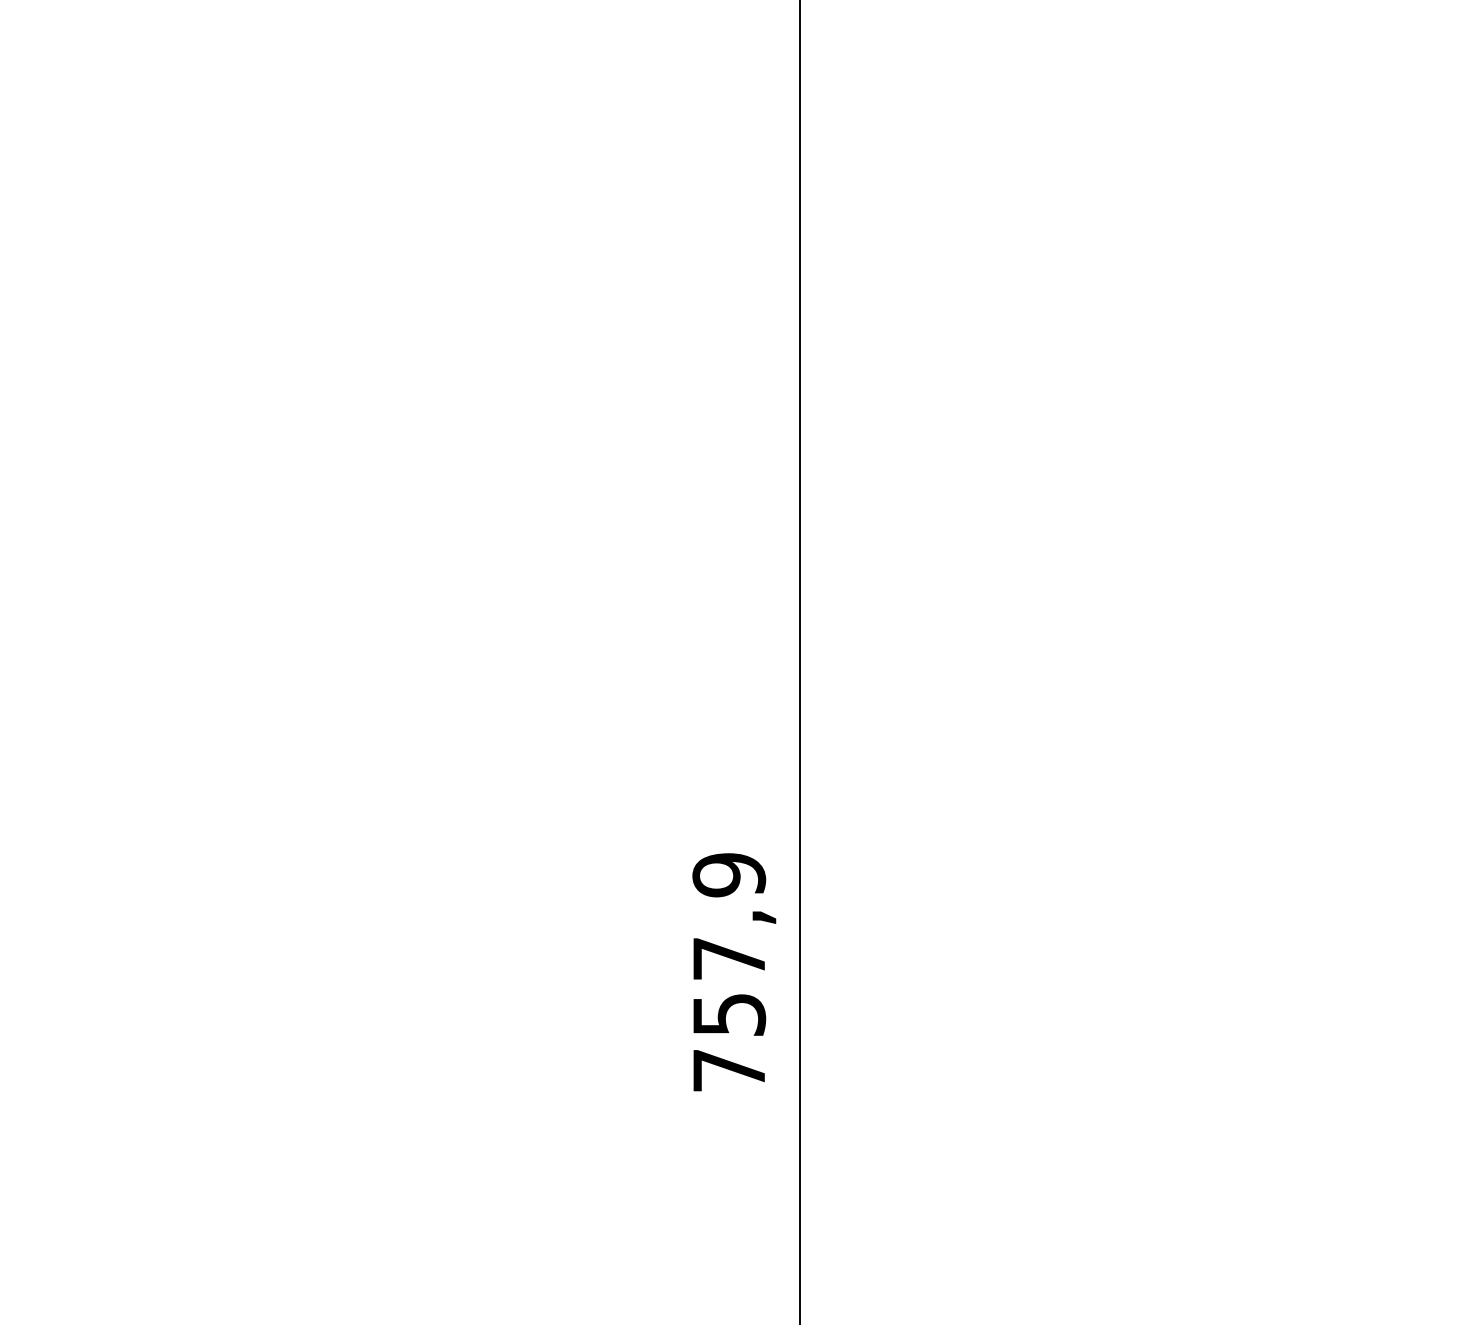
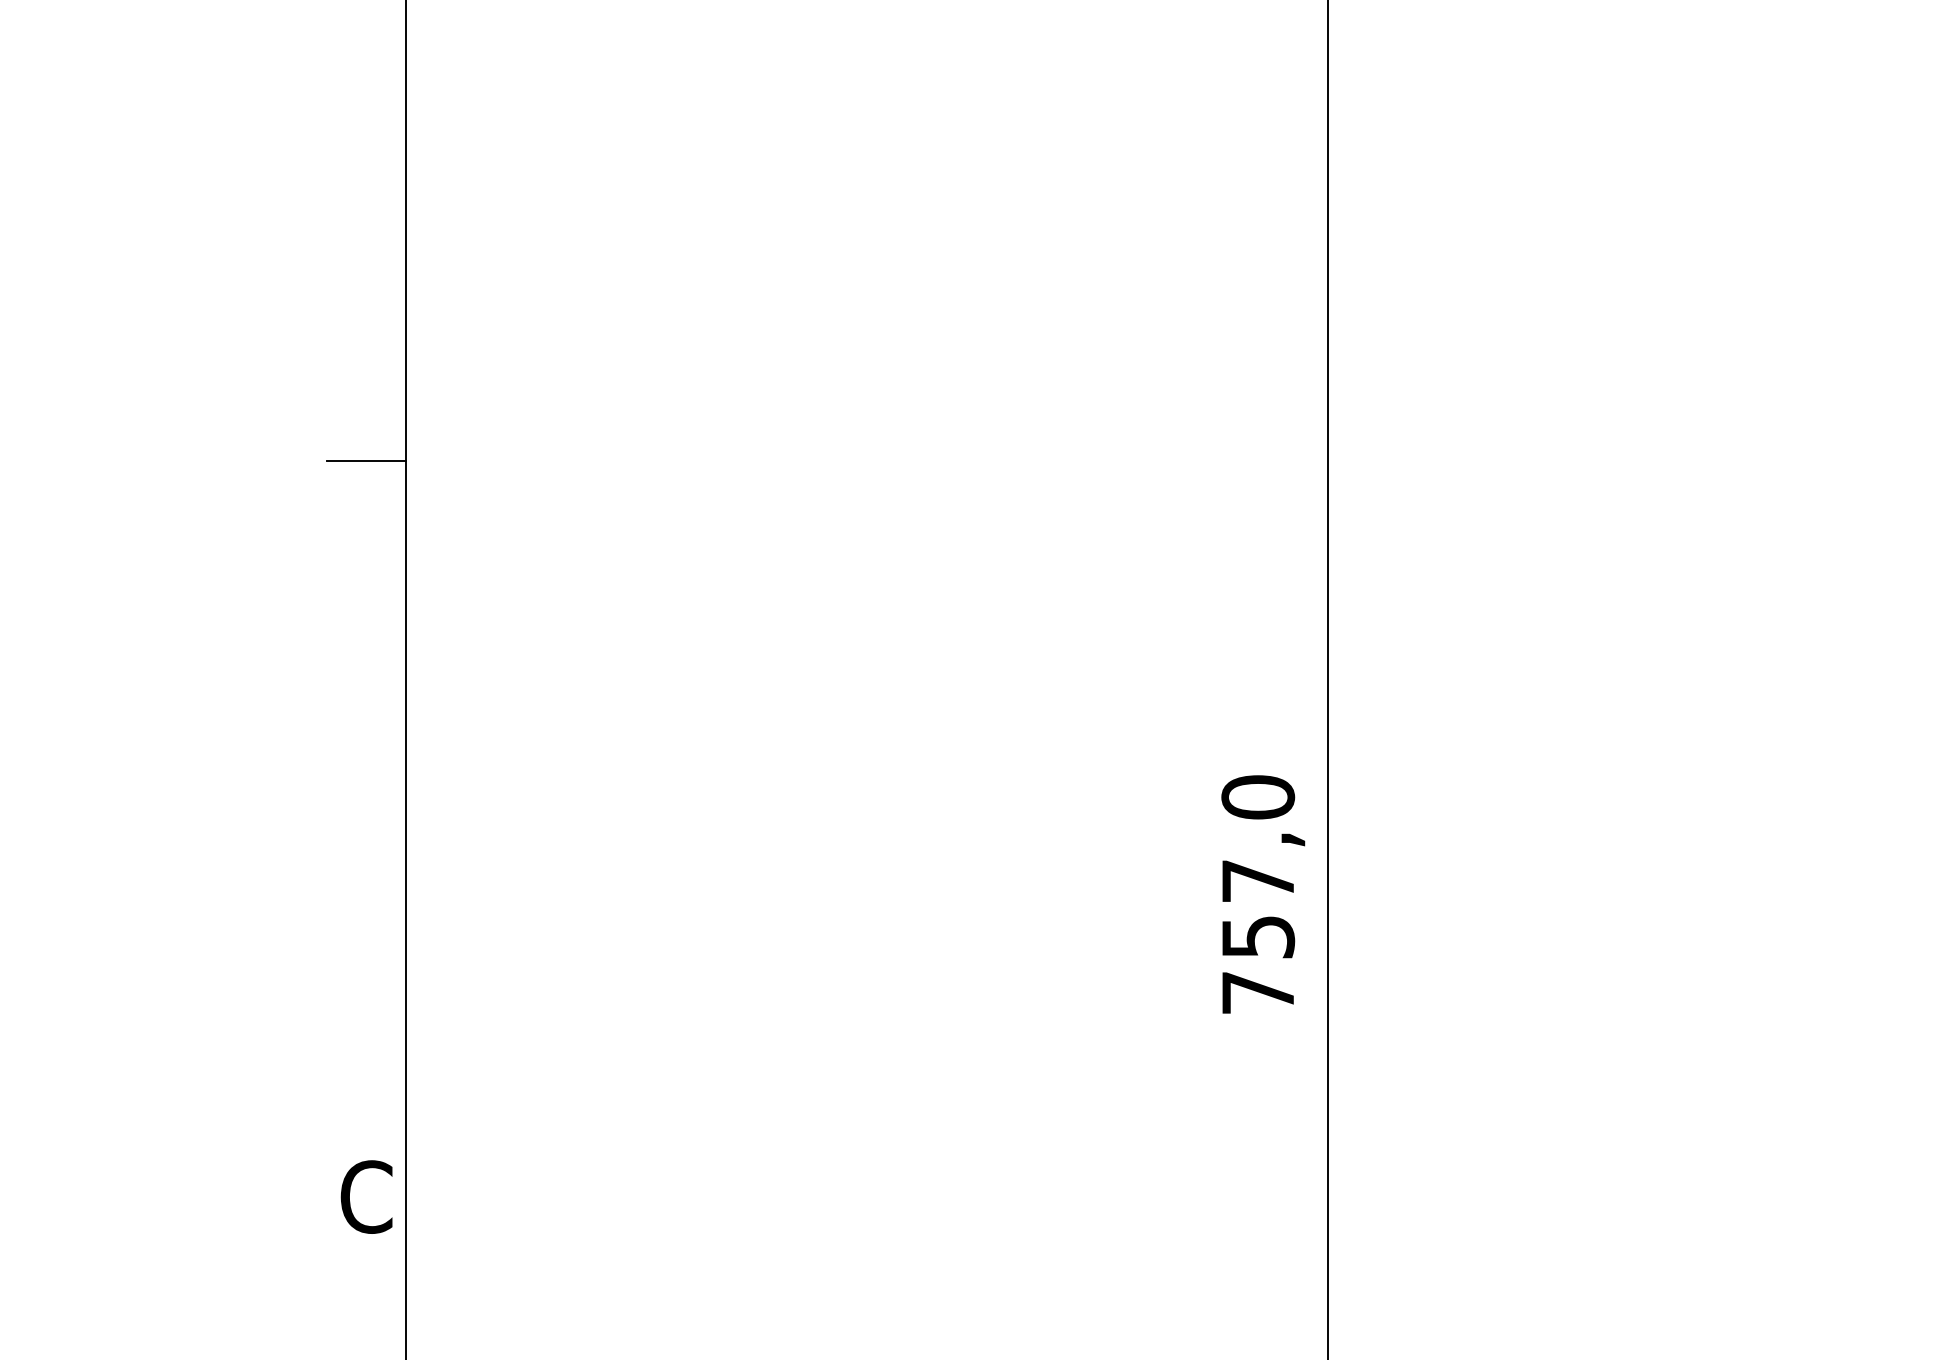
text: (729, 875) -> (1258, 797), 757,9 -> 757,0

